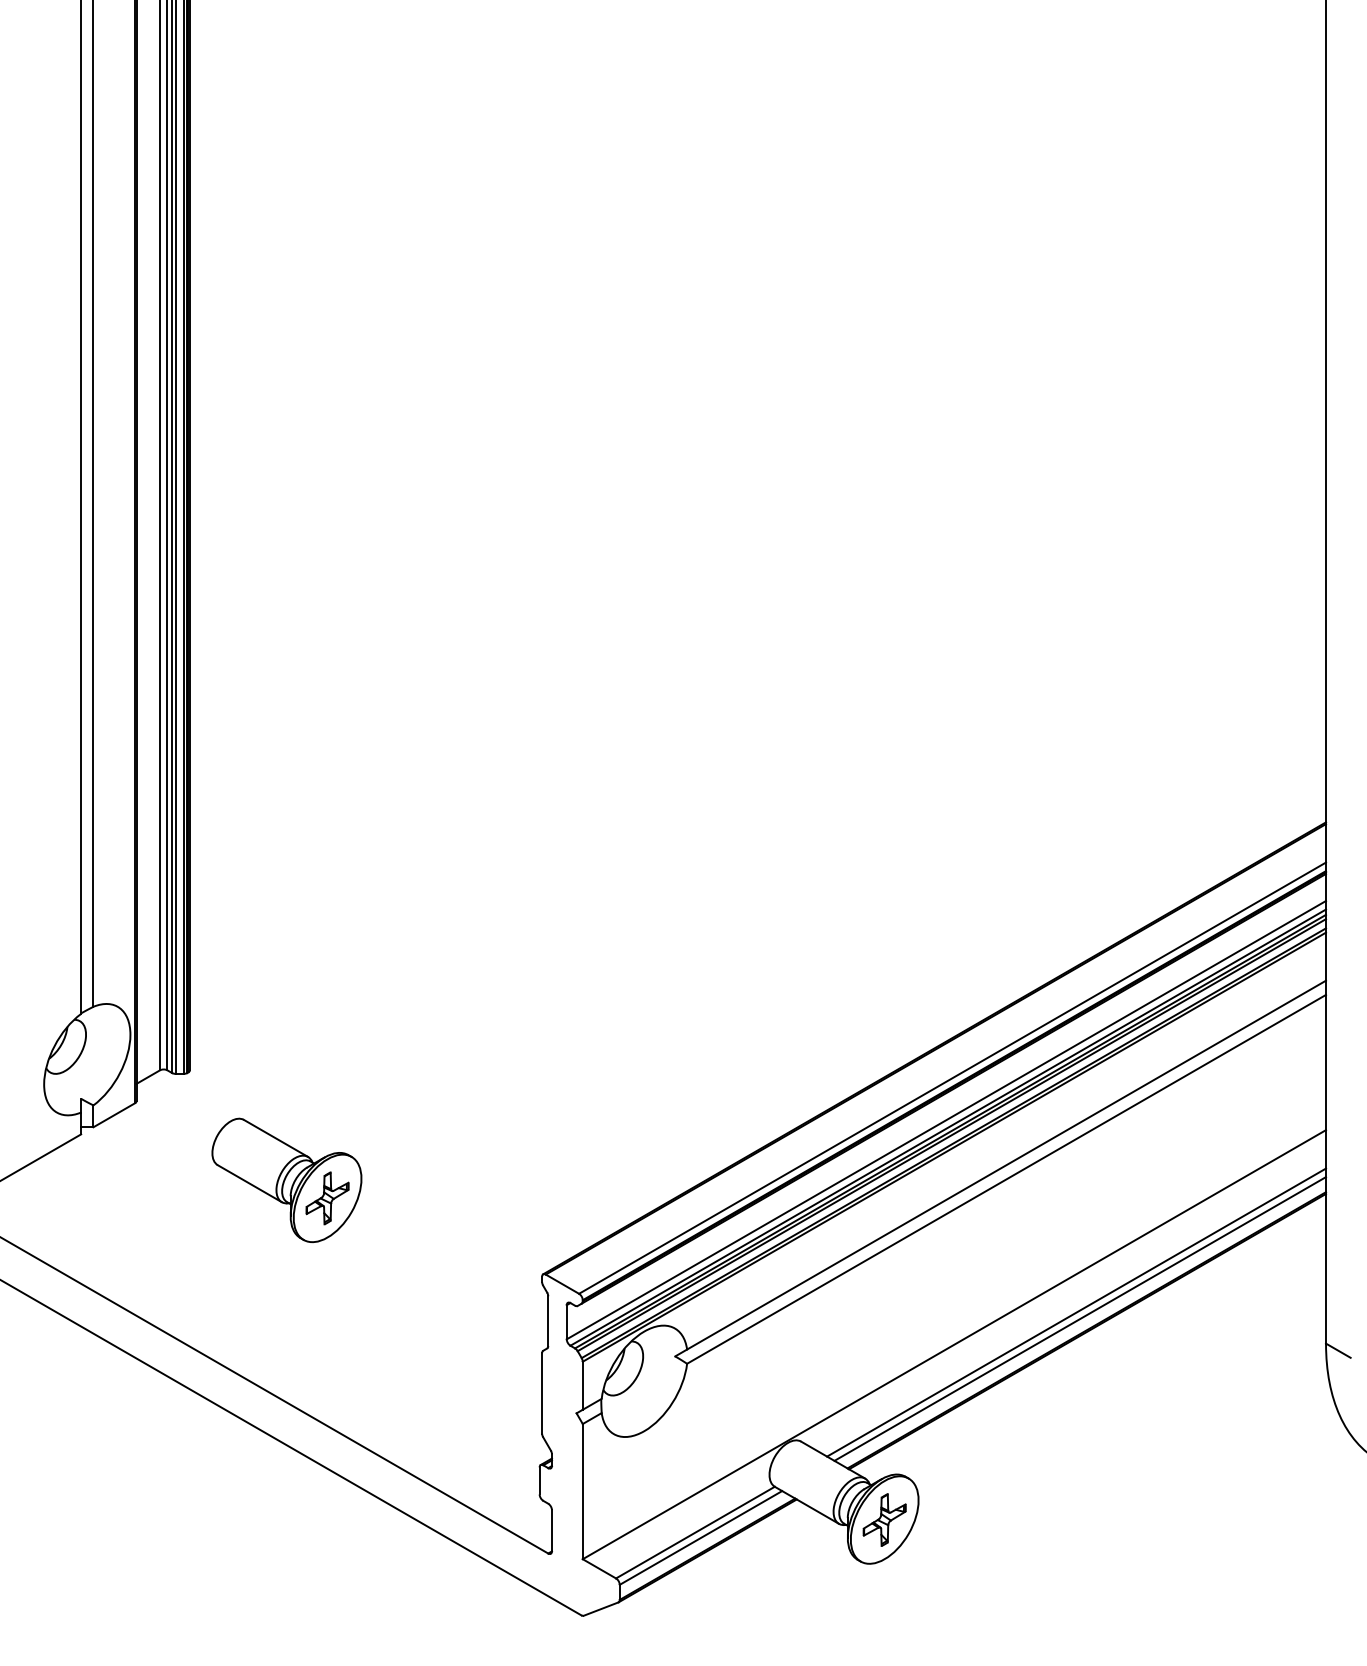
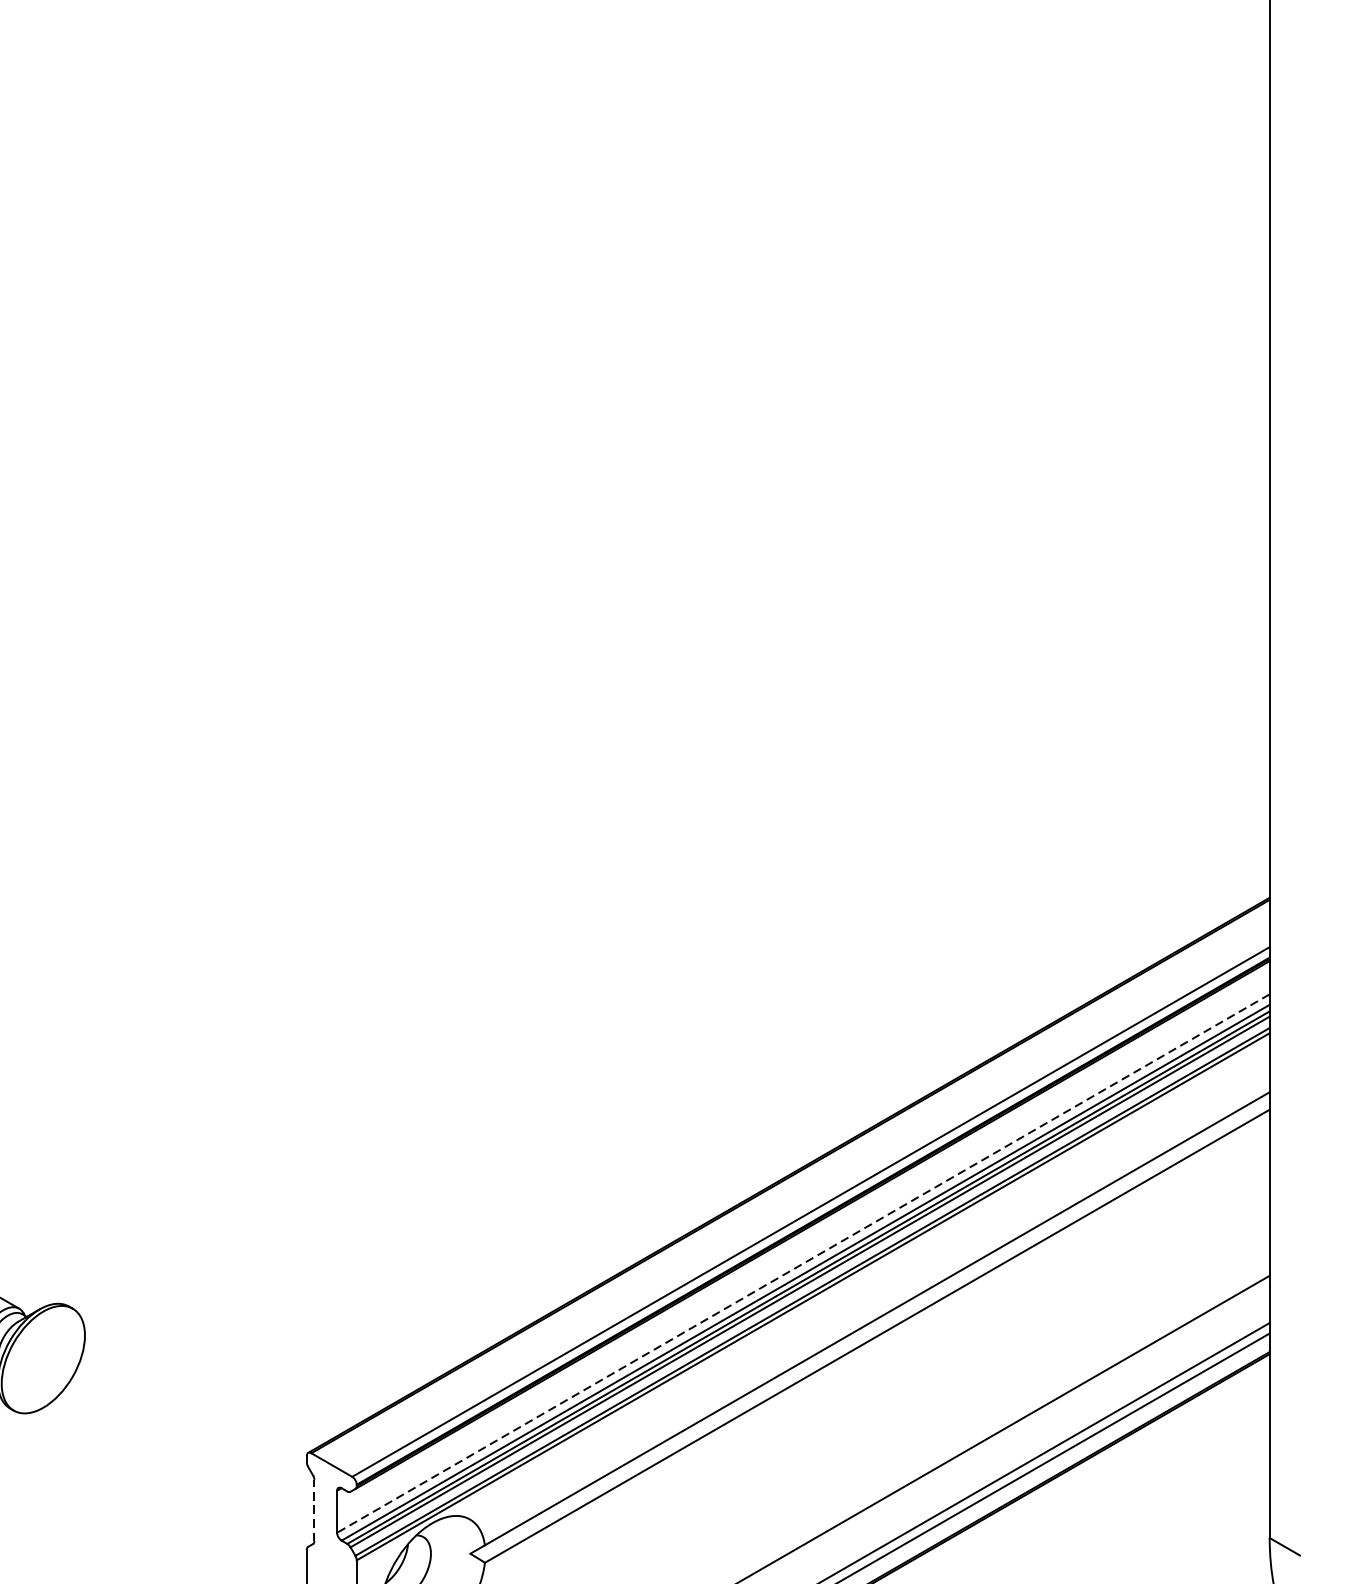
line: (945, 1120) -> (802, 1263), solid -> dashed
part: (327, 1198) -> (43, 1359), removed
line: (548, 1321) -> (314, 1510), solid -> dashed

